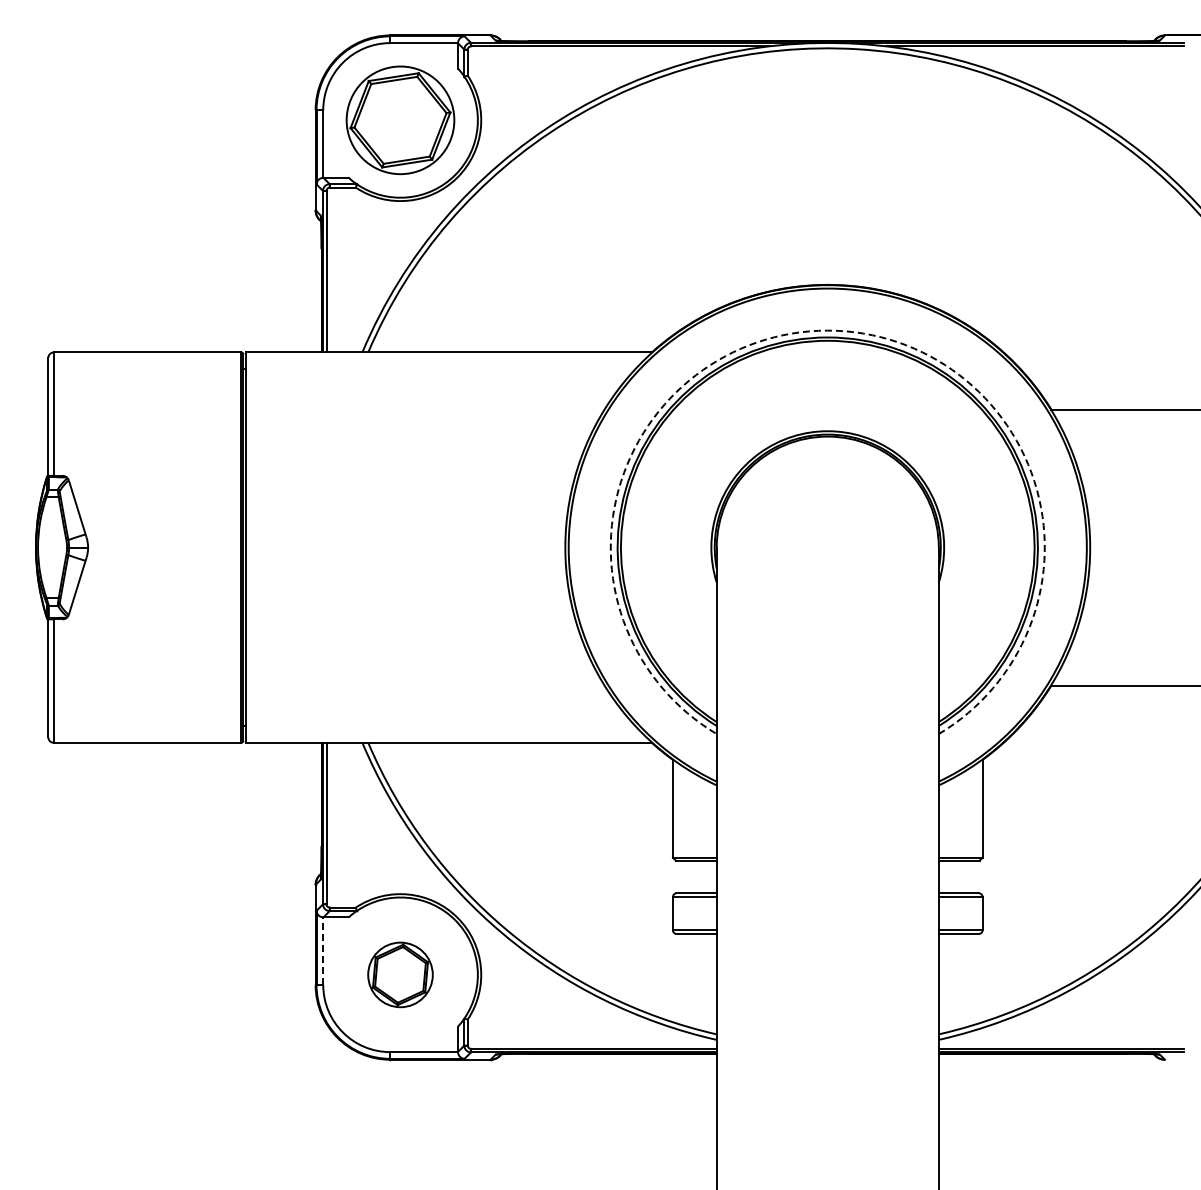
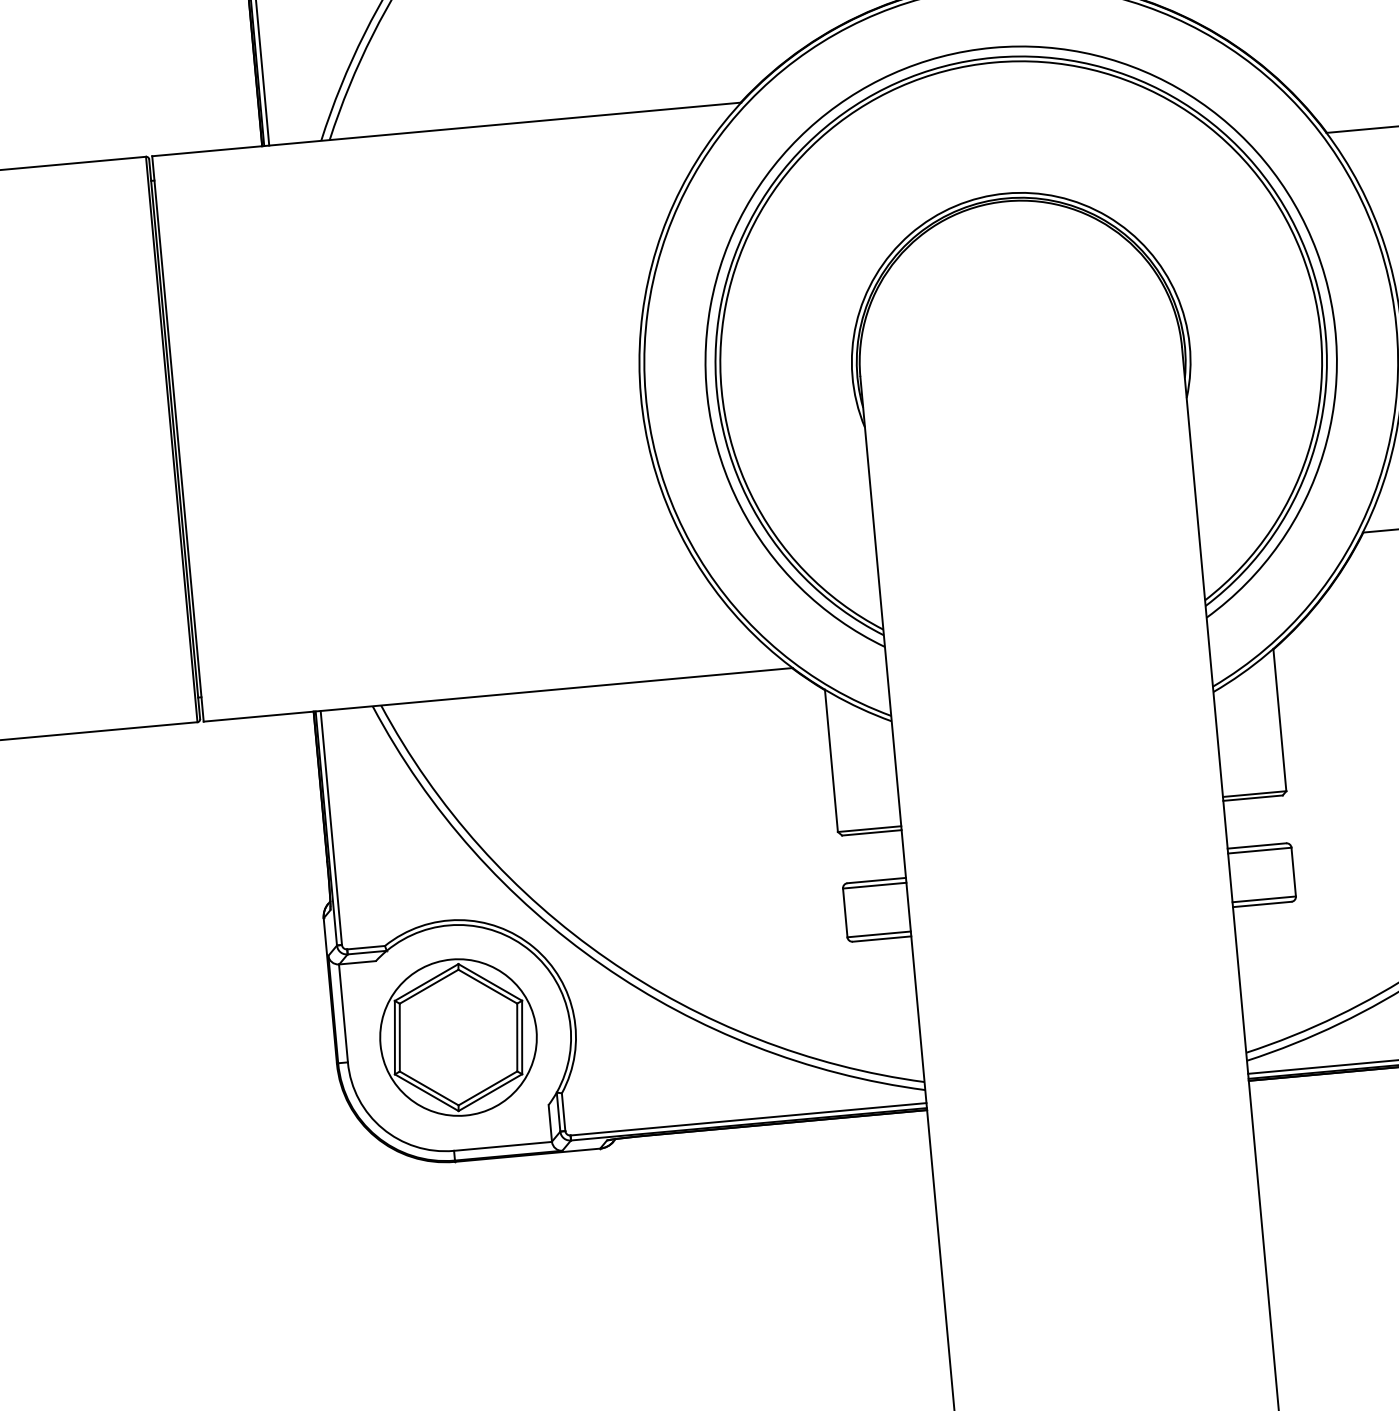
arc: (827, 330) -> (992, 47), dashed -> solid
line: (323, 951) -> (343, 1013), dashed -> solid
part: (400, 974) -> (458, 1037), size x1.67

